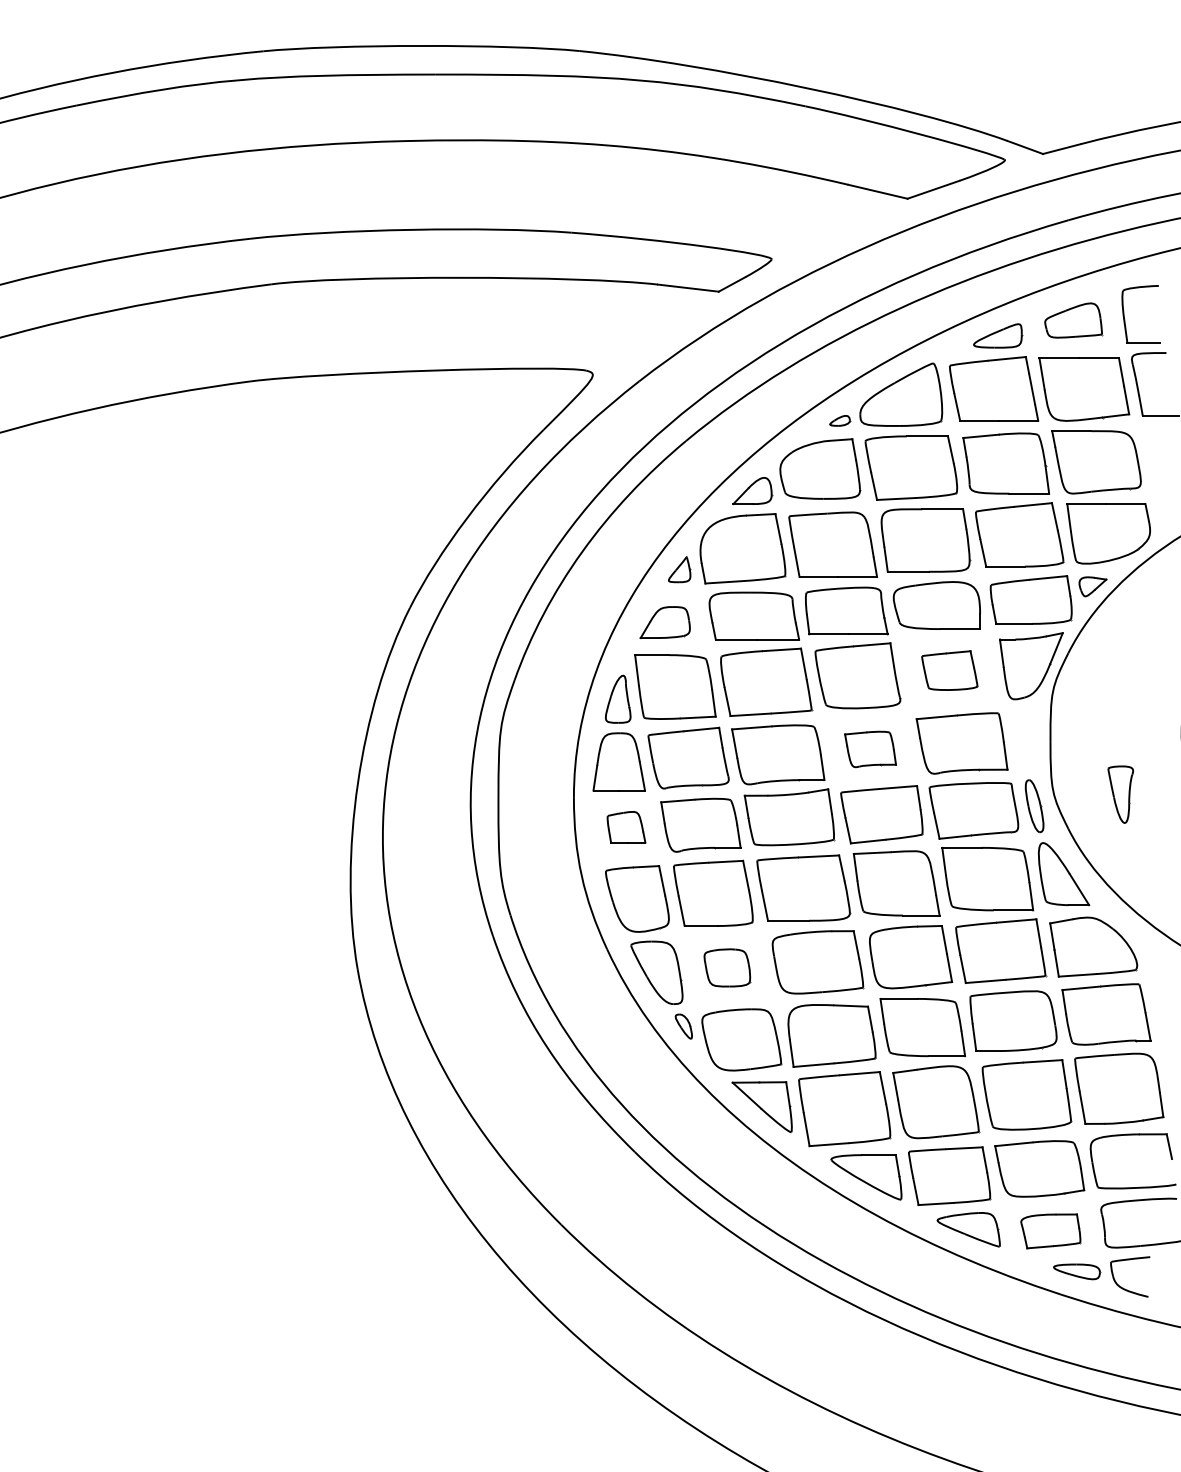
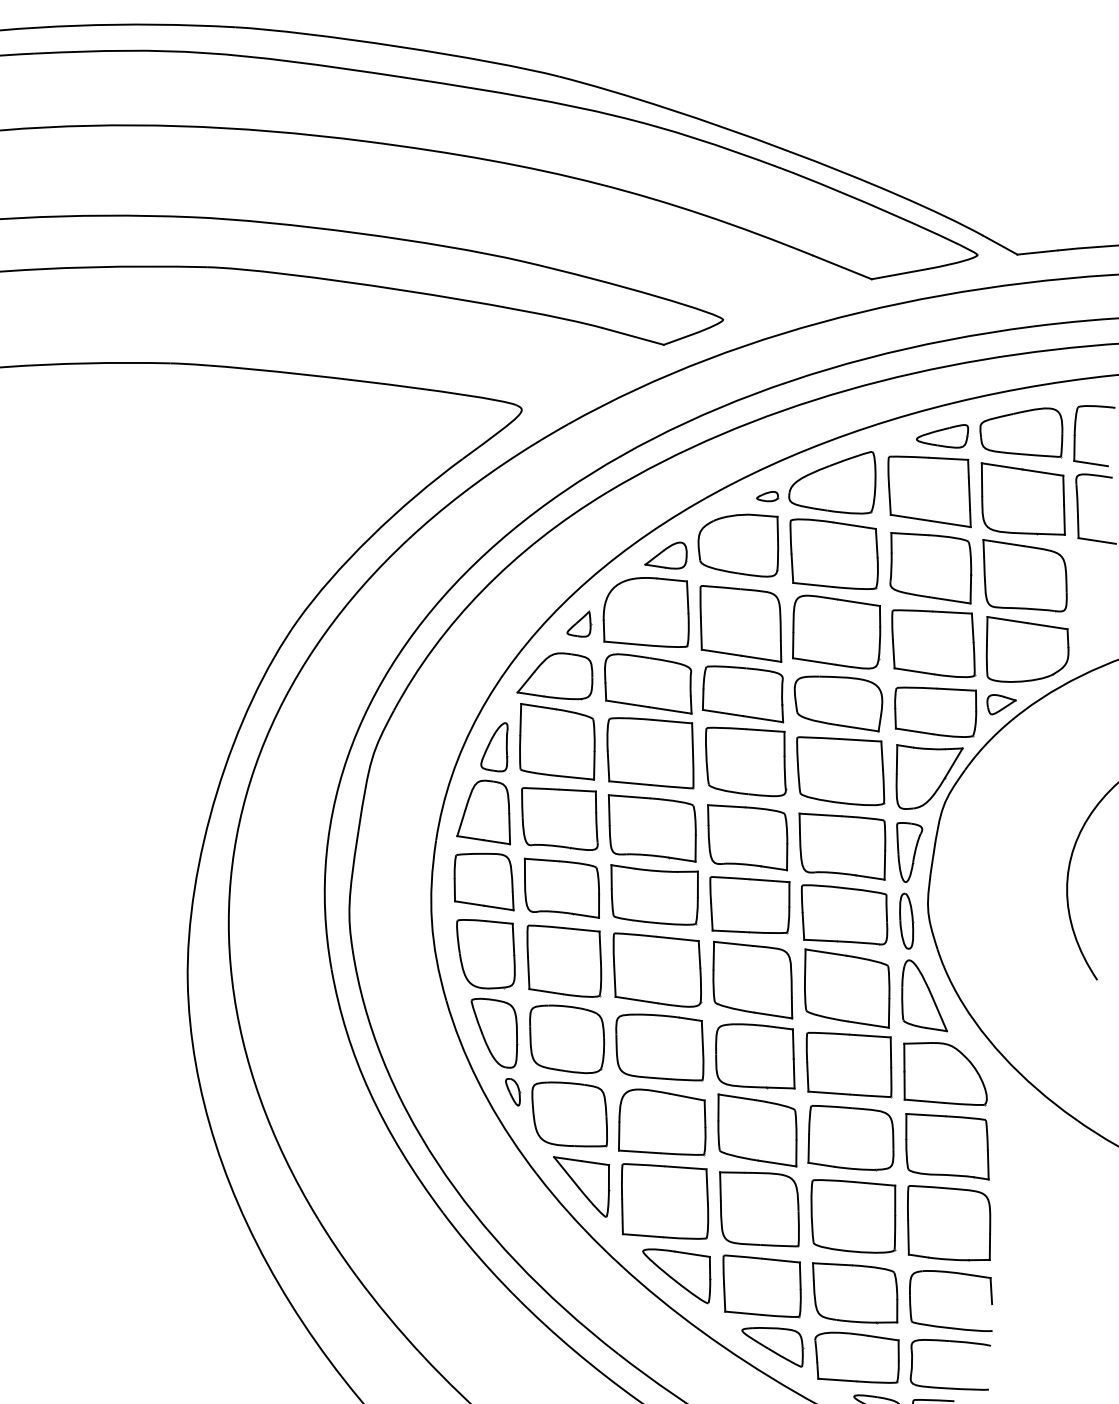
part: (1073, 320) -> (1022, 429), size x1.43
part: (665, 622) -> (557, 675), size x1.43
part: (949, 670) -> (840, 768), size x1.67
part: (870, 749) -> (747, 837), size x1.67
part: (1120, 794) -> (905, 852), moved
part: (626, 826) -> (485, 878), size x1.67
part: (727, 967) -> (566, 1038), size x1.67
part: (1050, 1231) -> (856, 1359), size x1.43

